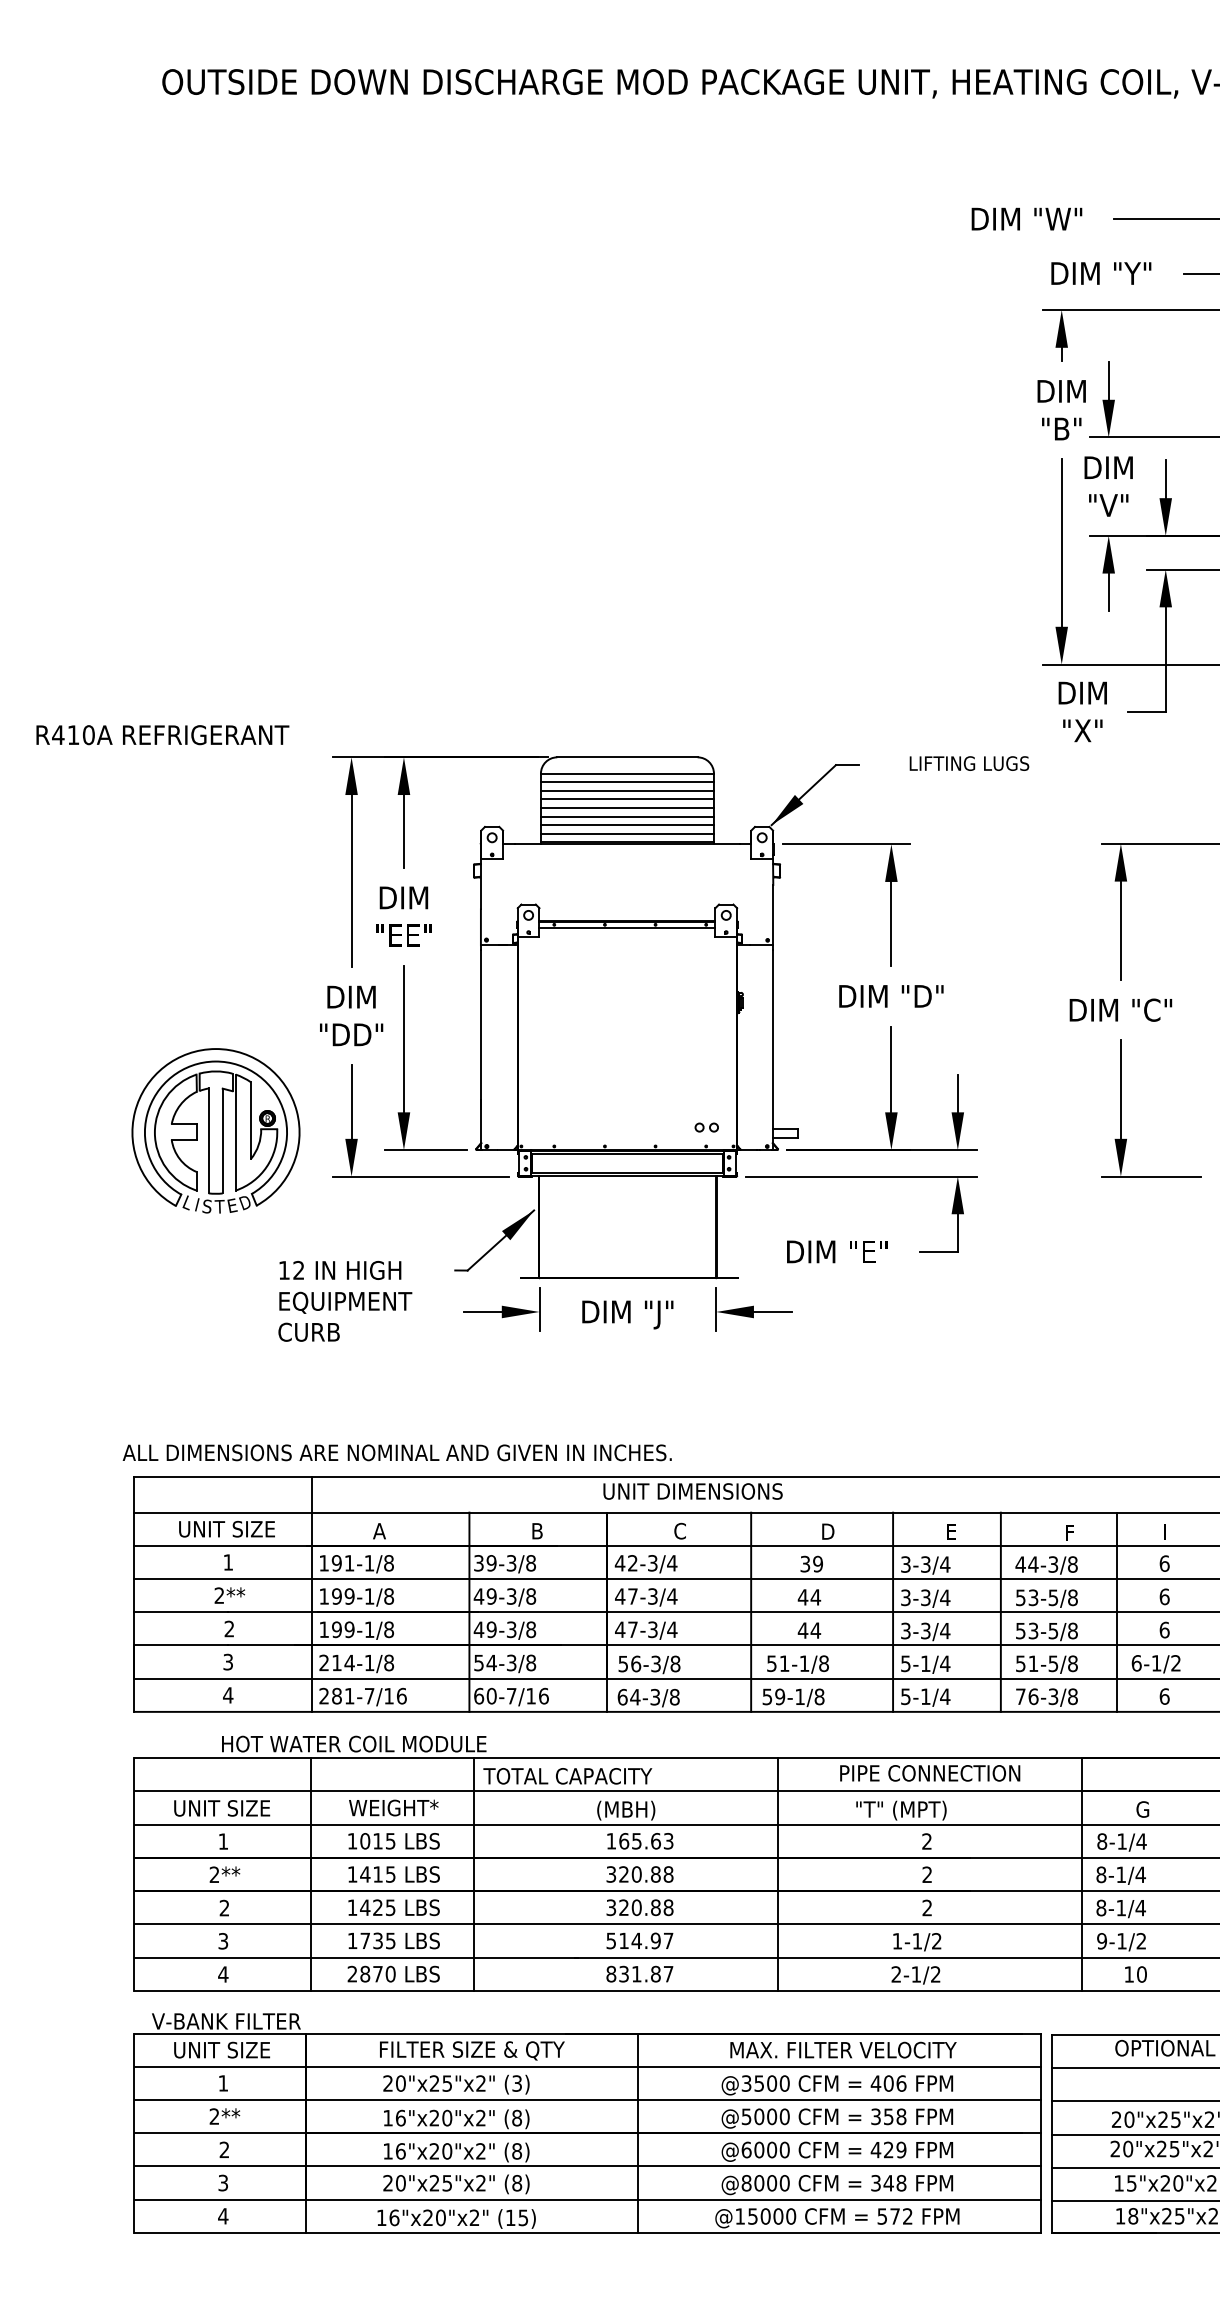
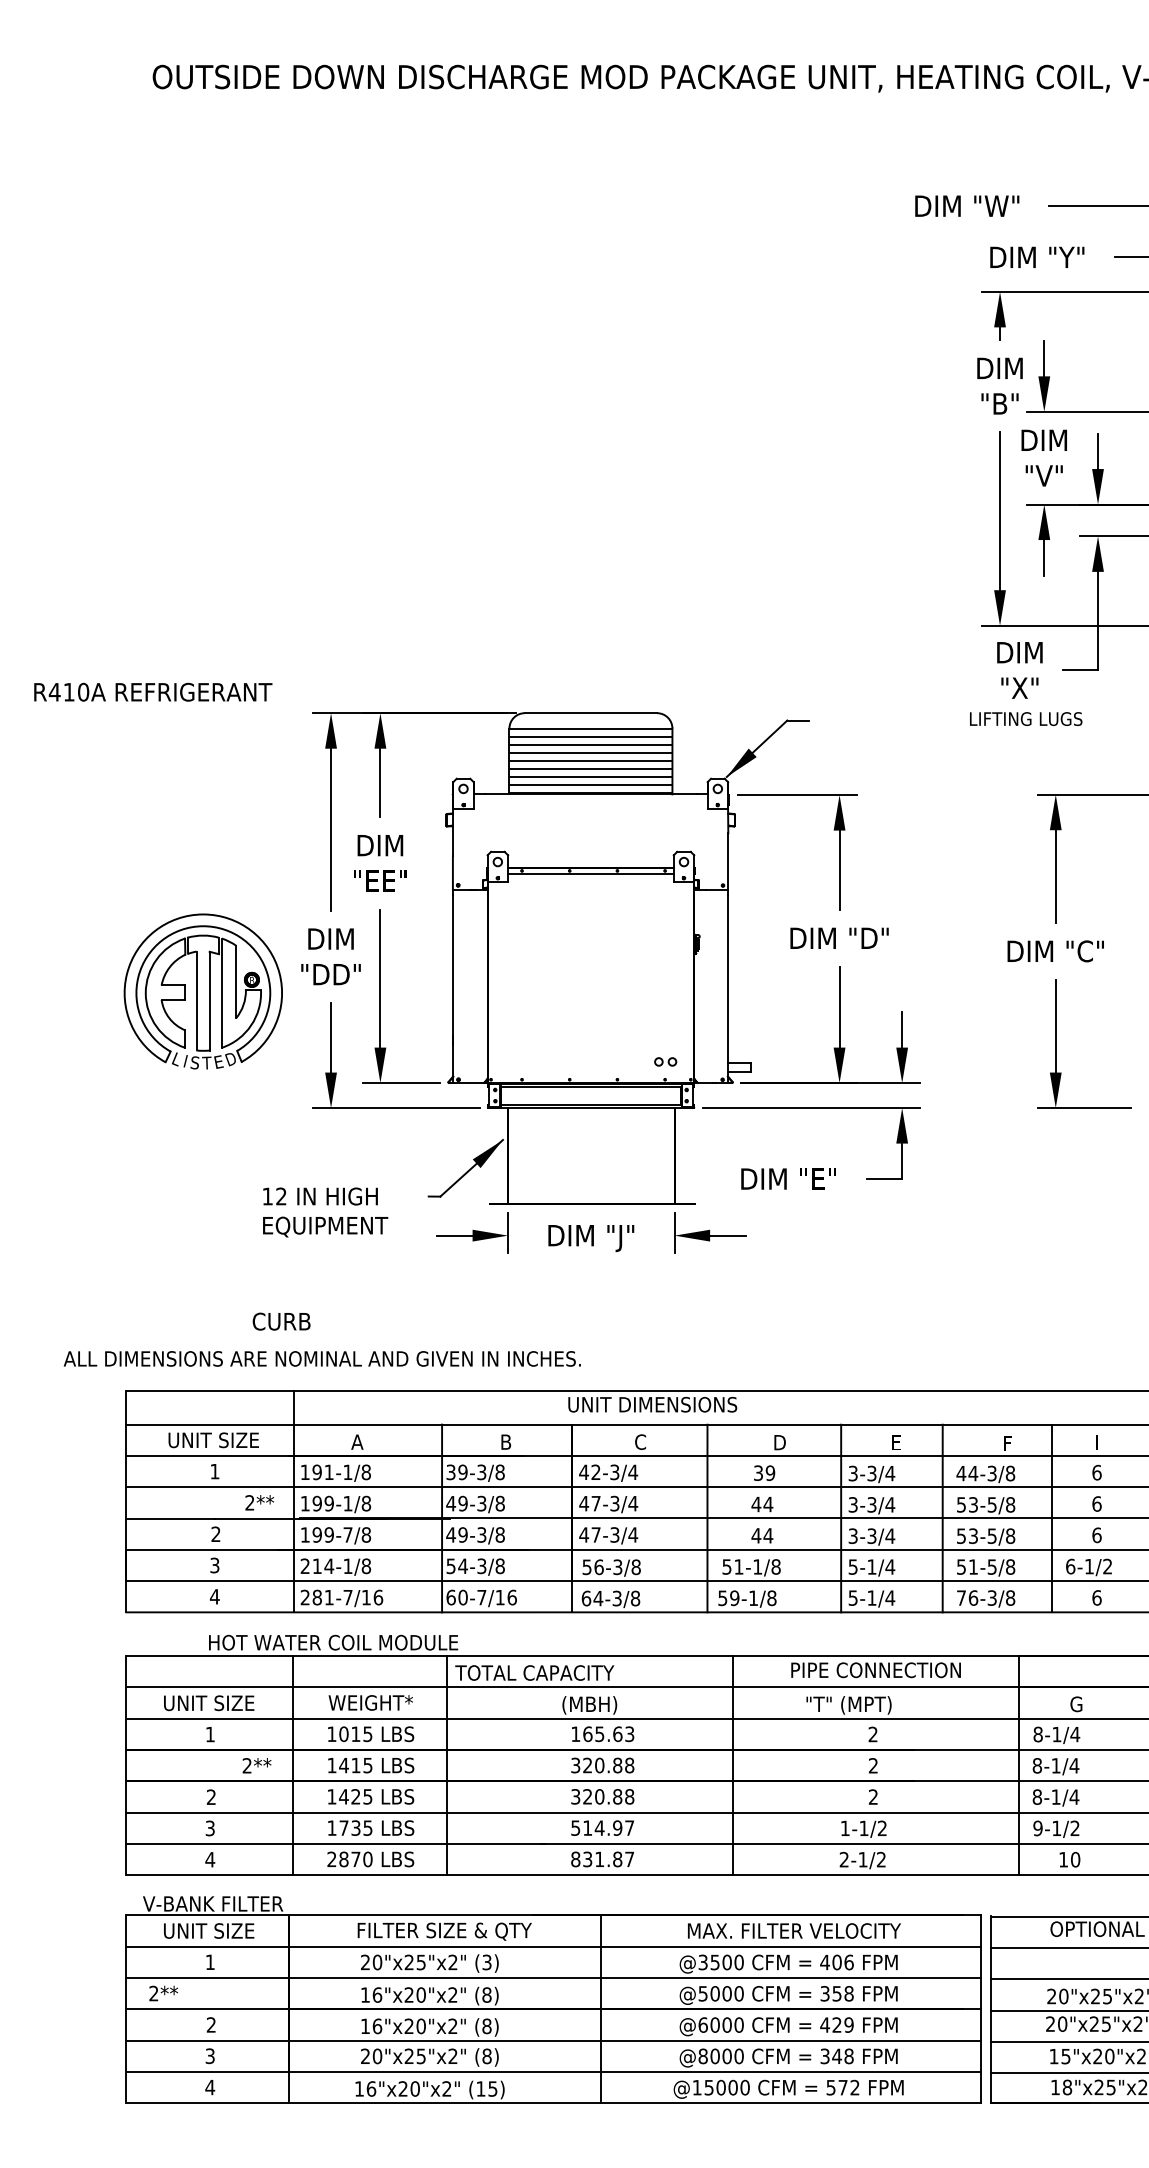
text: (969, 763) -> (1026, 718), moved
part: (215, 1130) -> (202, 991), moved
text: (308, 1331) -> (281, 1320), moved
text: (396, 1452) -> (321, 1358), moved
text: (229, 1595) -> (259, 1502), moved
text: (369, 1629) -> (347, 1534), 199-1/8 -> 199-7/8
text: (224, 1874) -> (256, 1765), moved
text: (224, 2116) -> (163, 1993), moved

